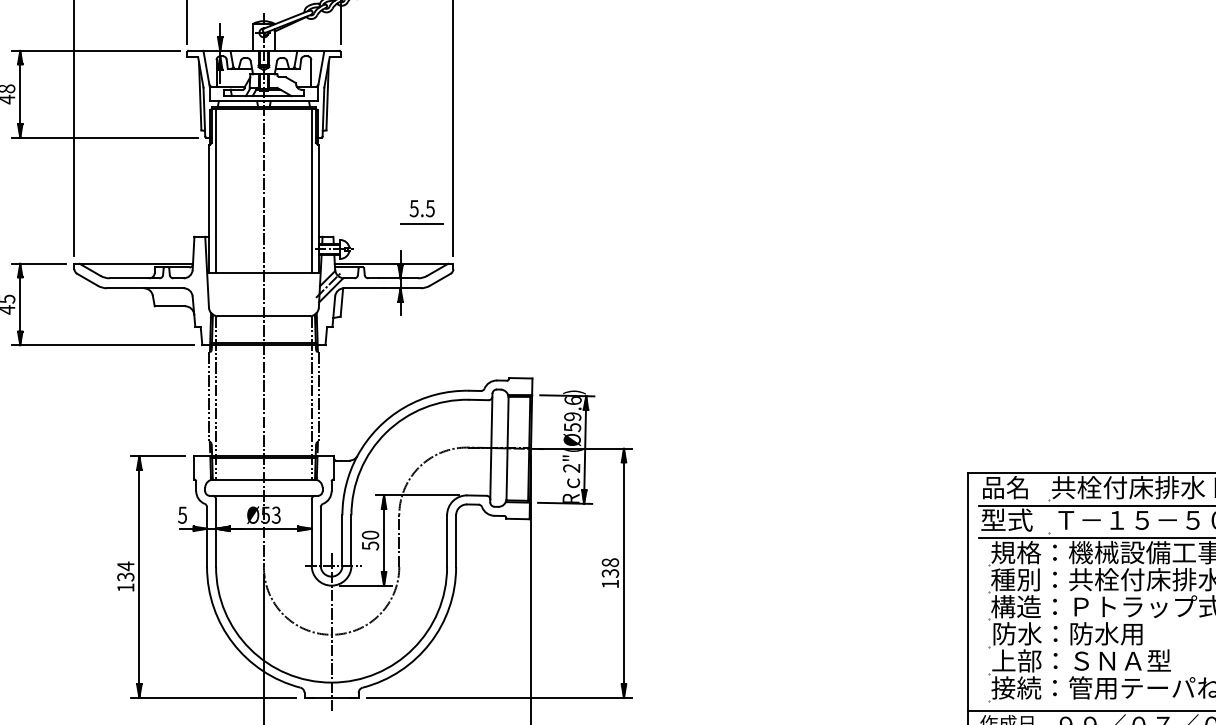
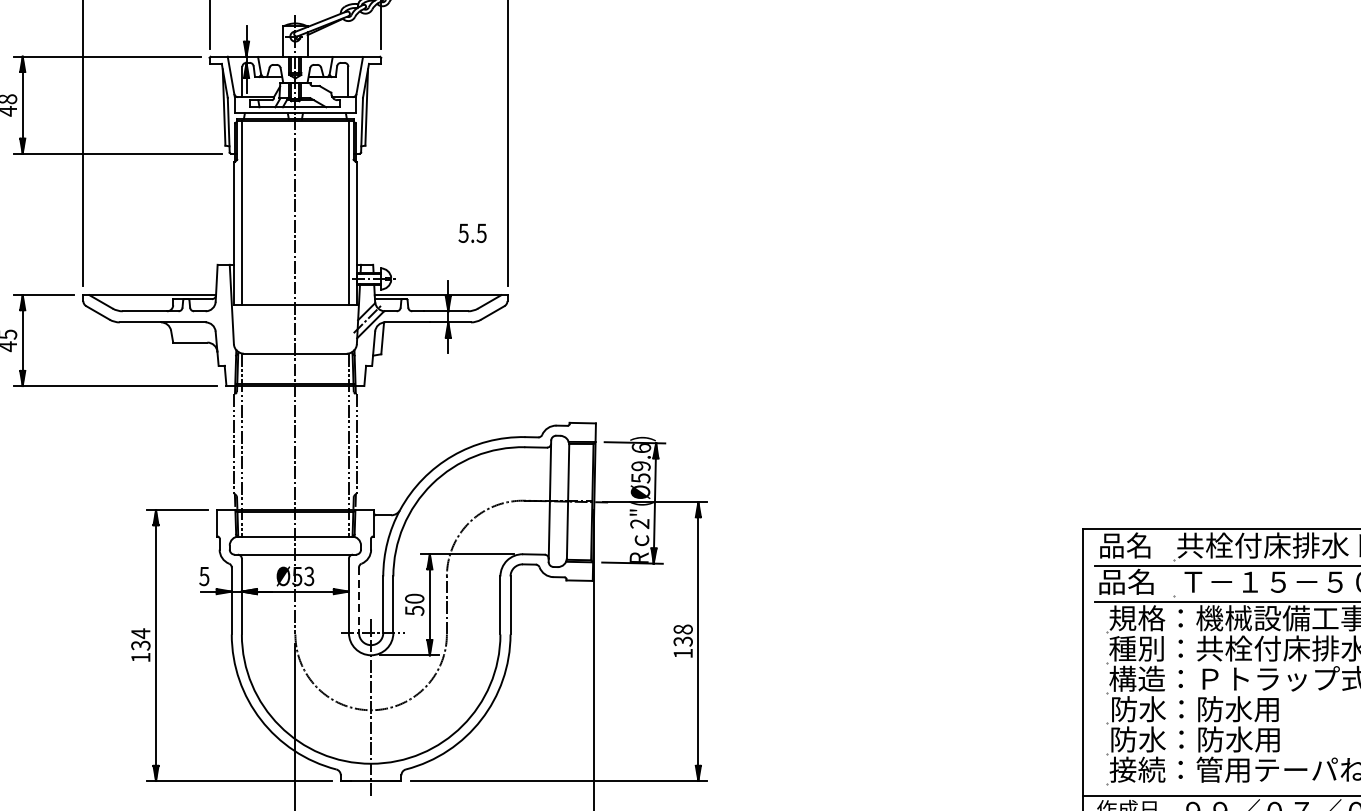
line: (421, 224) -> (471, 251), removed
text: (1006, 519) -> (1126, 581), 型式 -> 品名
line: (320, 537) -> (358, 601), solid -> dashed
text: (1081, 660) -> (1210, 739), 上部：ＳＮＡ型 -> 防水：防水用

